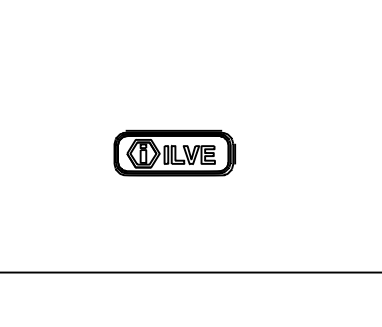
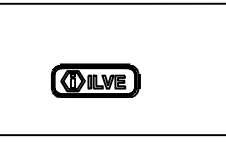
part: (173, 152) -> (95, 80), size x1.6

